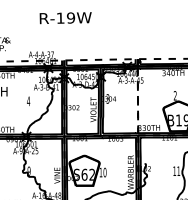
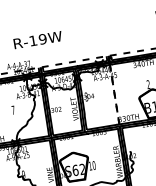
text: (65, 18) -> (37, 40), moved
text: (28, 100) -> (13, 109), 4 -> 7

